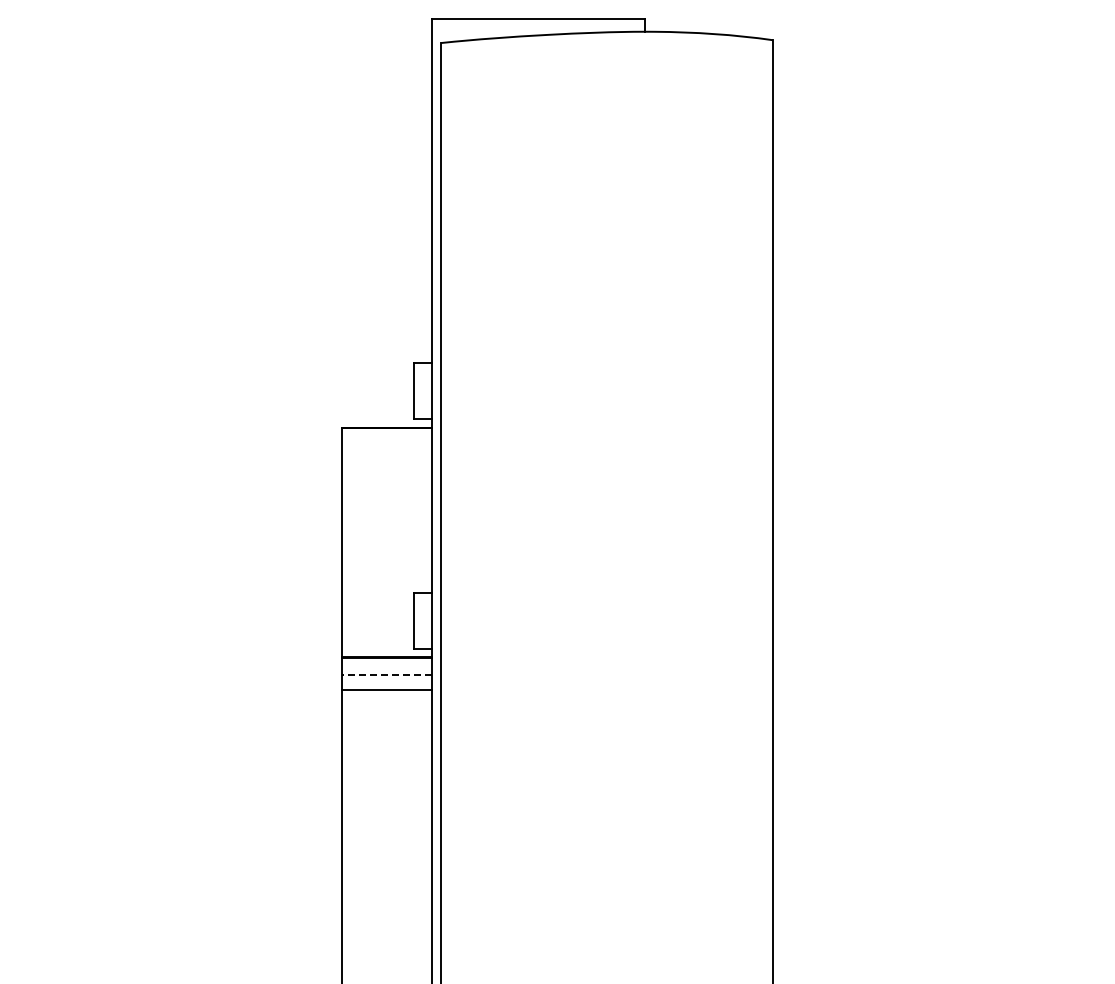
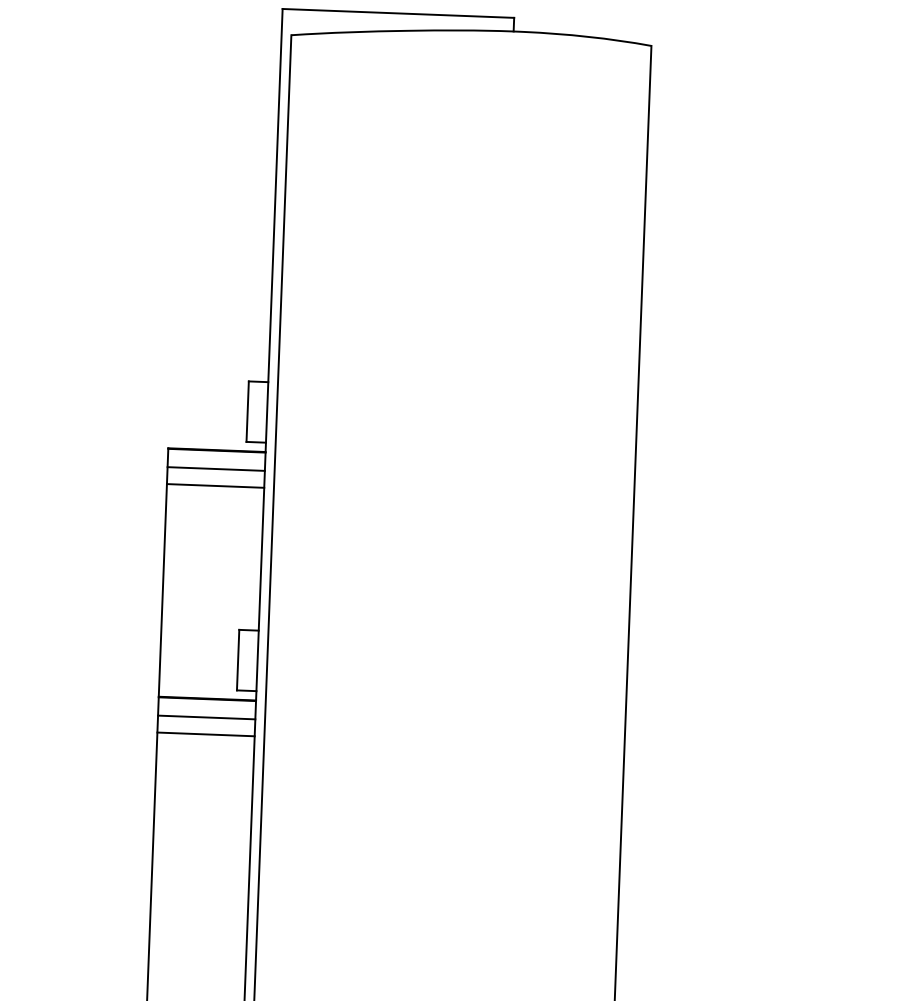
line: (386, 445) -> (215, 469), added
line: (386, 460) -> (215, 485), added
line: (387, 674) -> (207, 717), dashed -> solid

